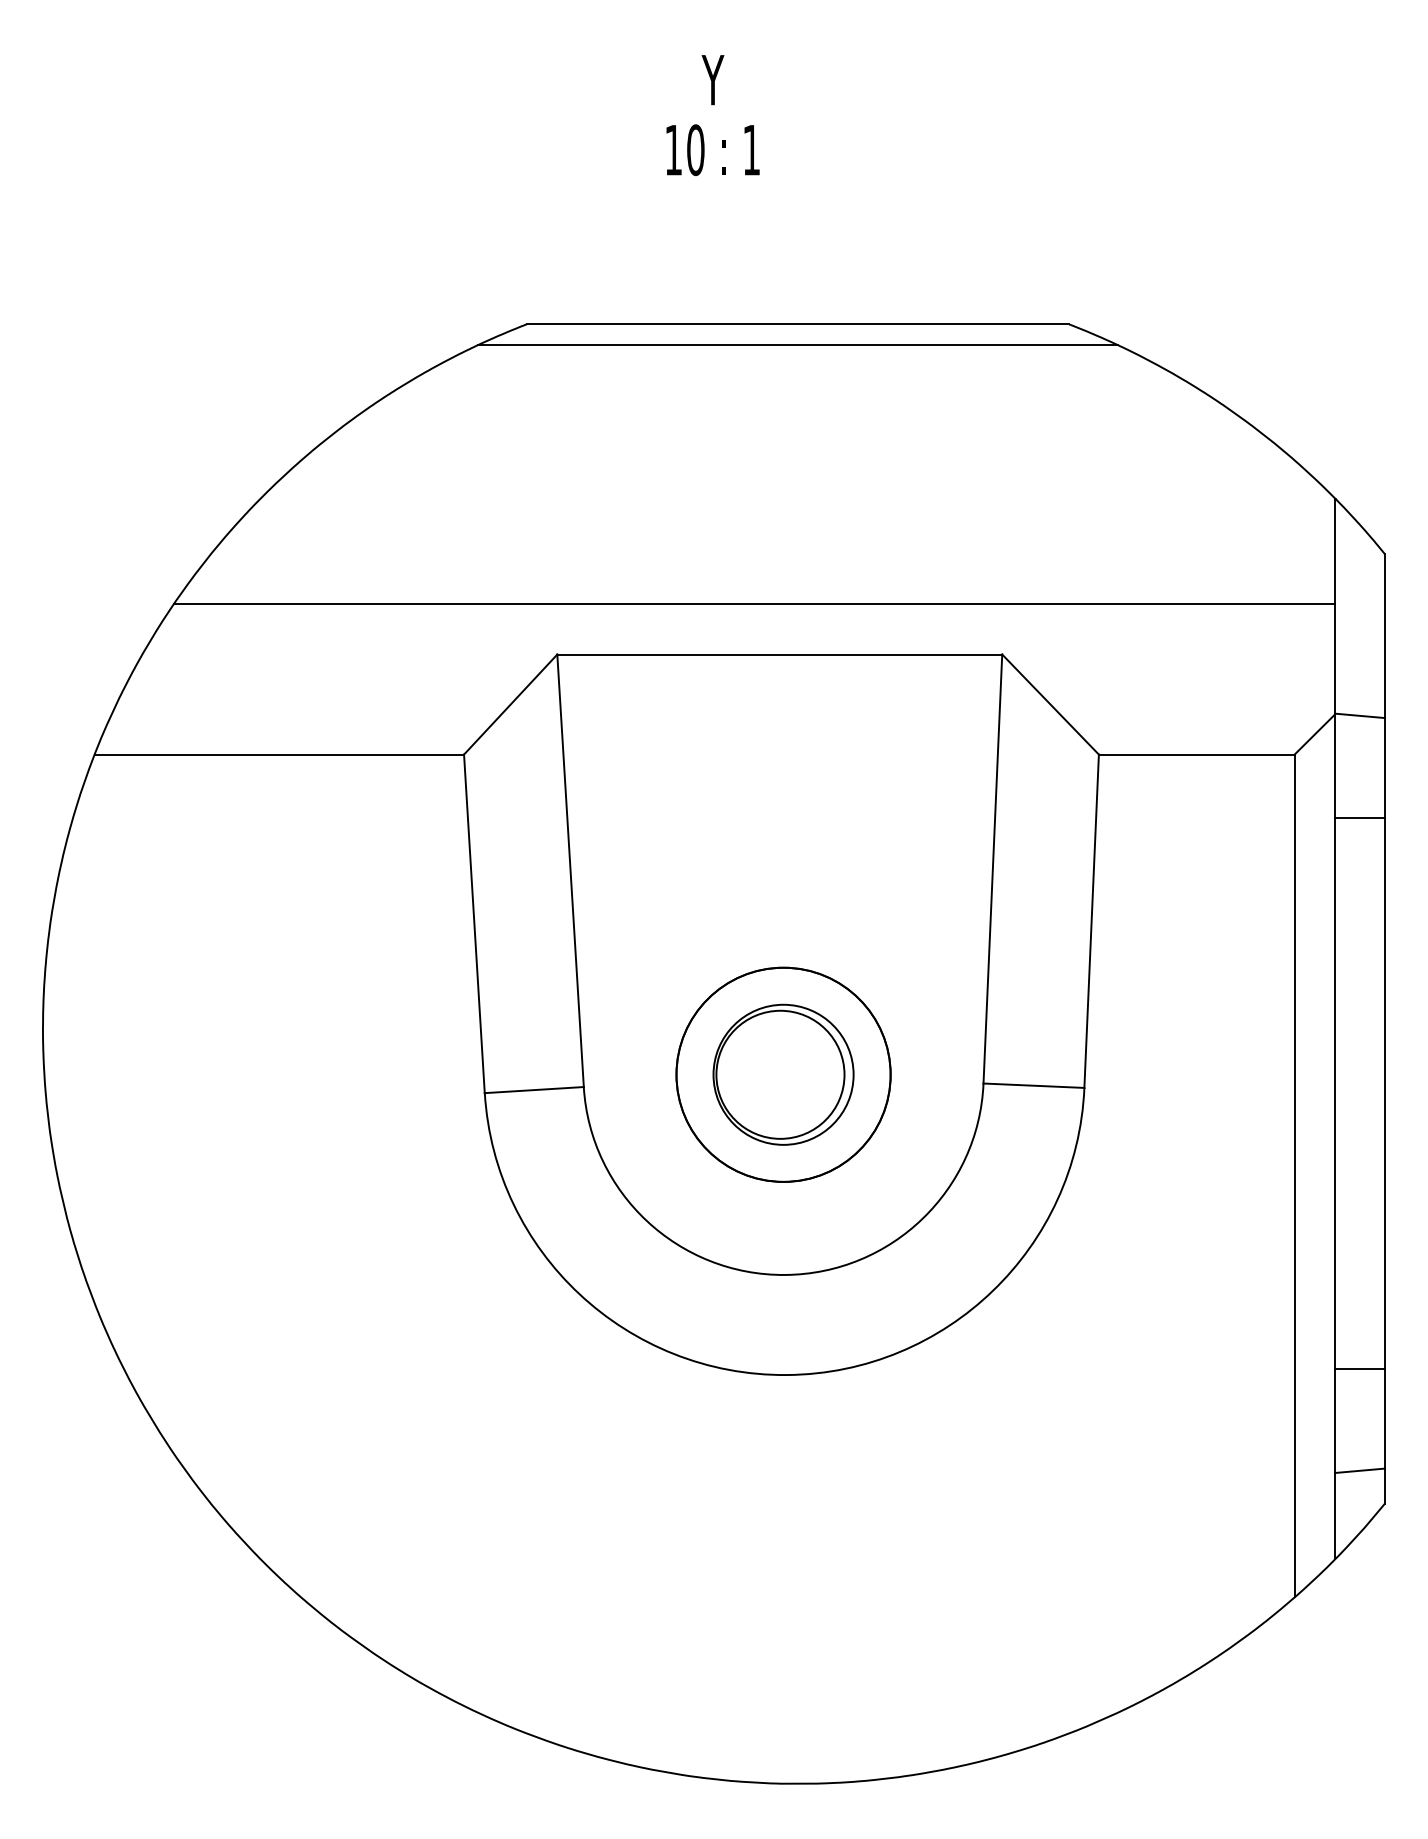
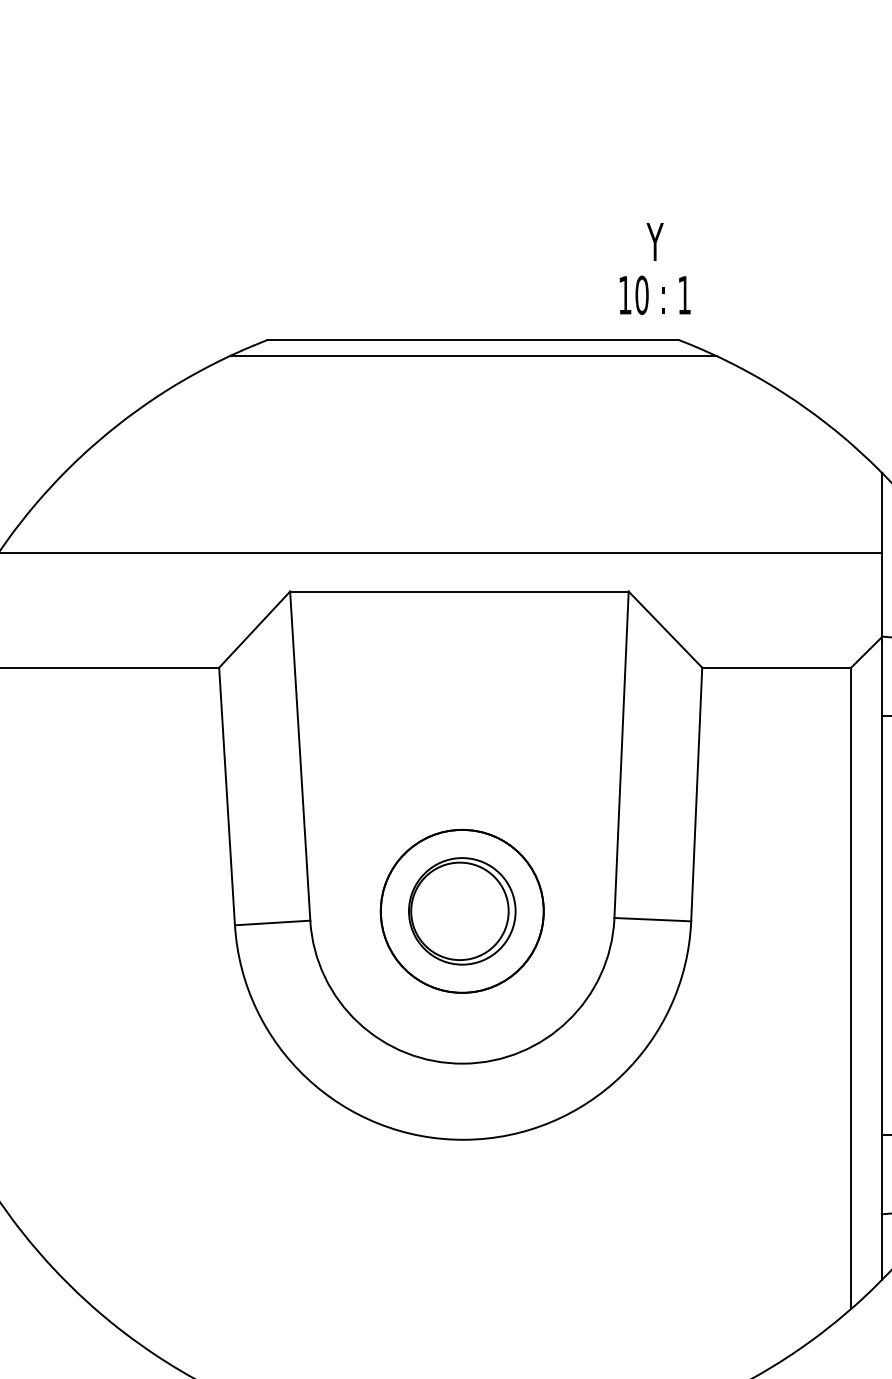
text: (712, 115) -> (654, 268), moved

